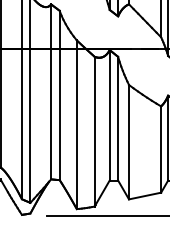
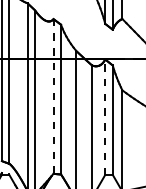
line: (51, 91) -> (53, 96), solid -> dashed
line: (109, 114) -> (105, 116), solid -> dashed

